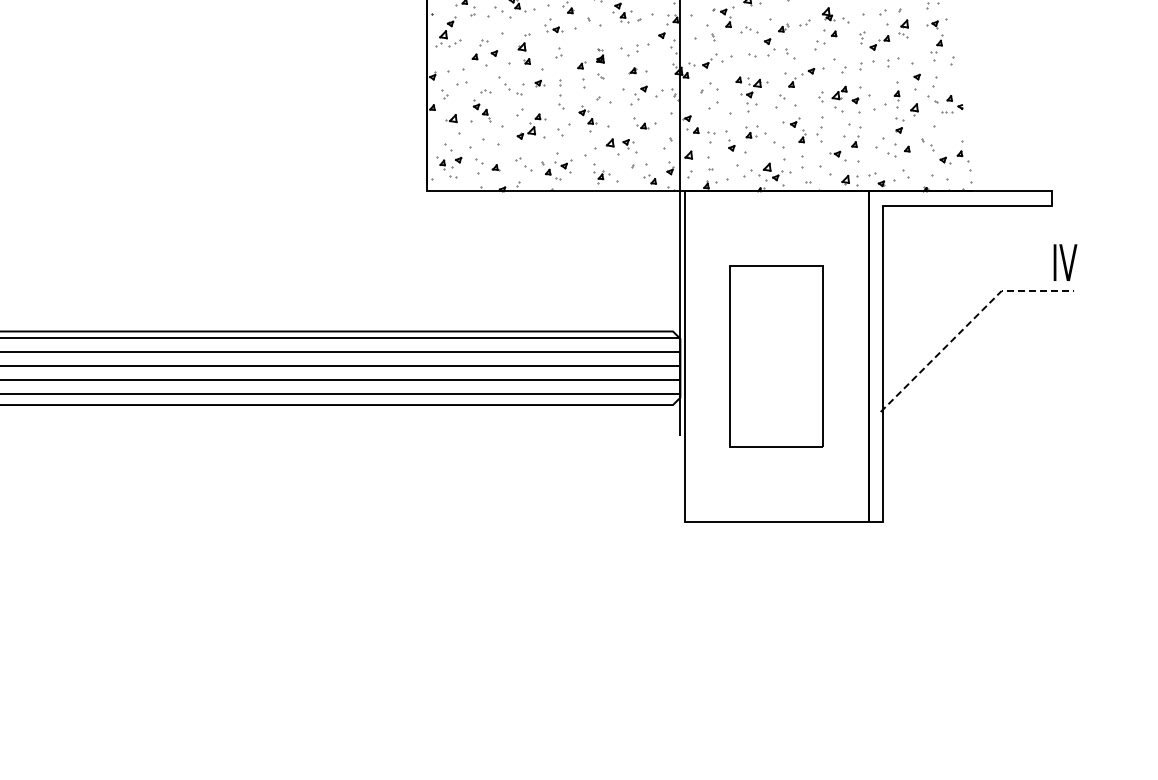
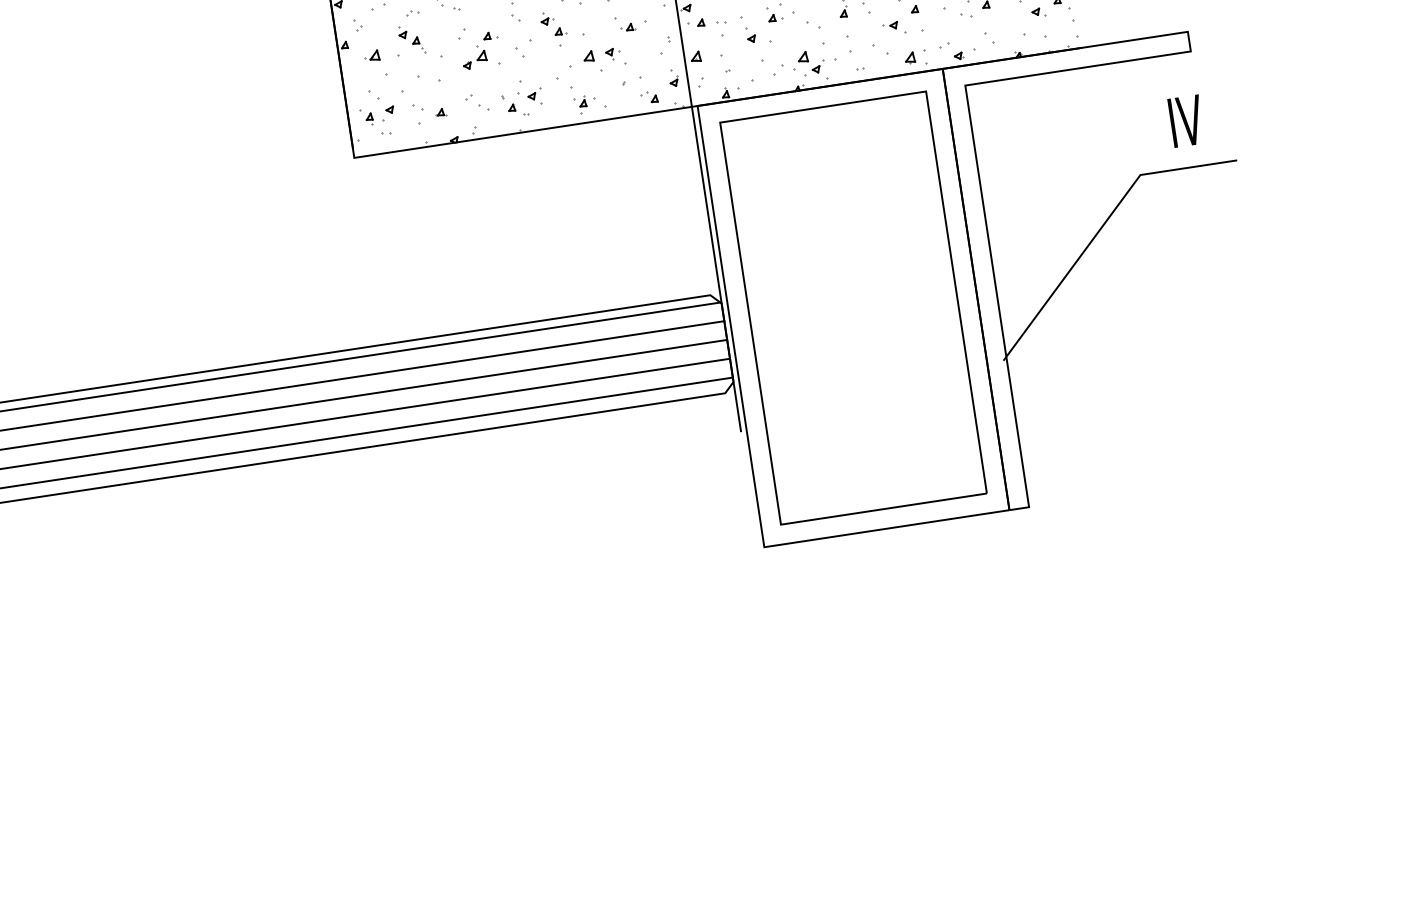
text: (1065, 262) -> (1186, 120), moved
line: (967, 325) -> (1101, 227), dashed -> solid
part: (776, 356) -> (853, 307), size x1.67

